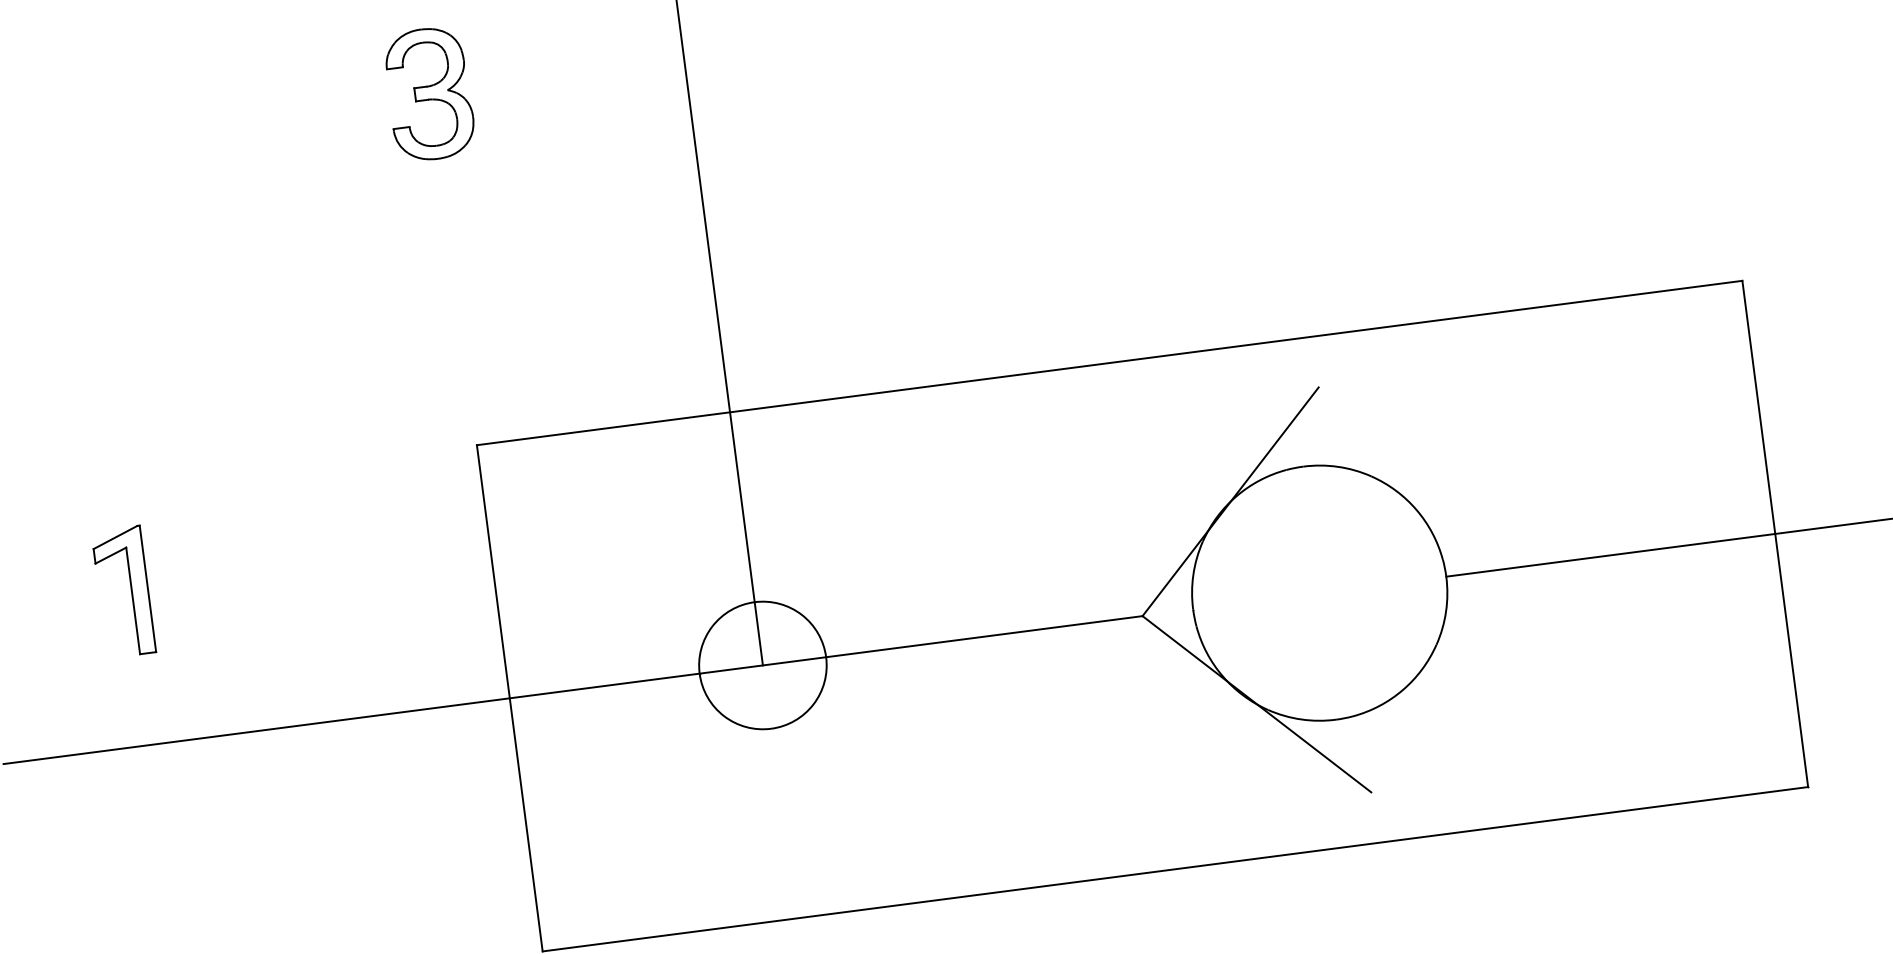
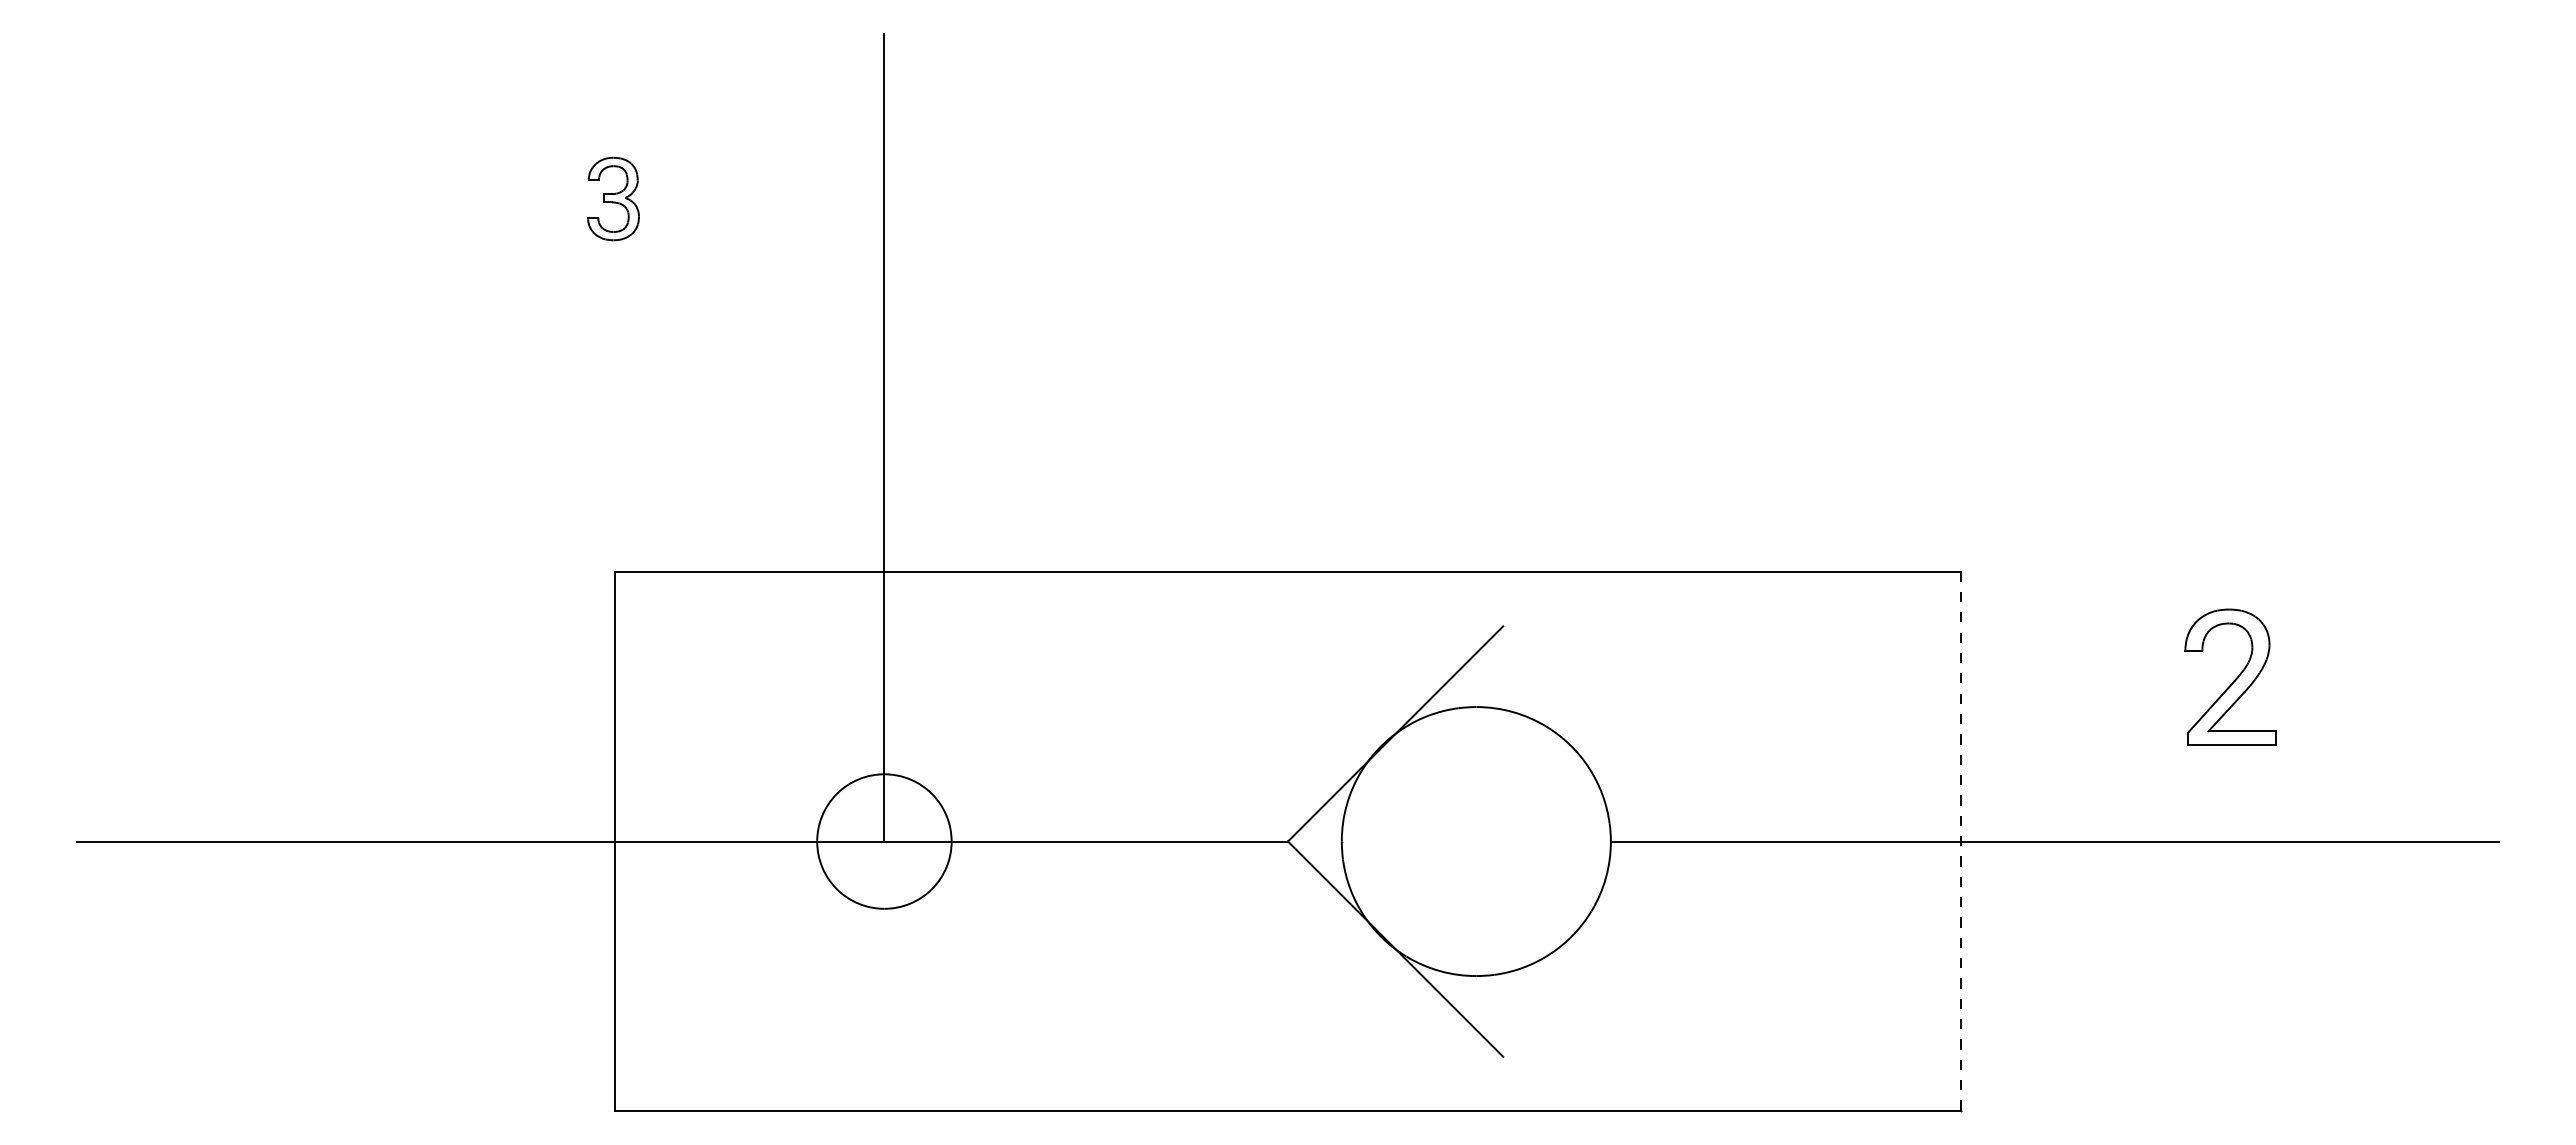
part: (429, 93) -> (613, 198), size x0.6
line: (1775, 533) -> (1960, 841), solid -> dashed
part: (131, 590) -> (234, 677), removed

